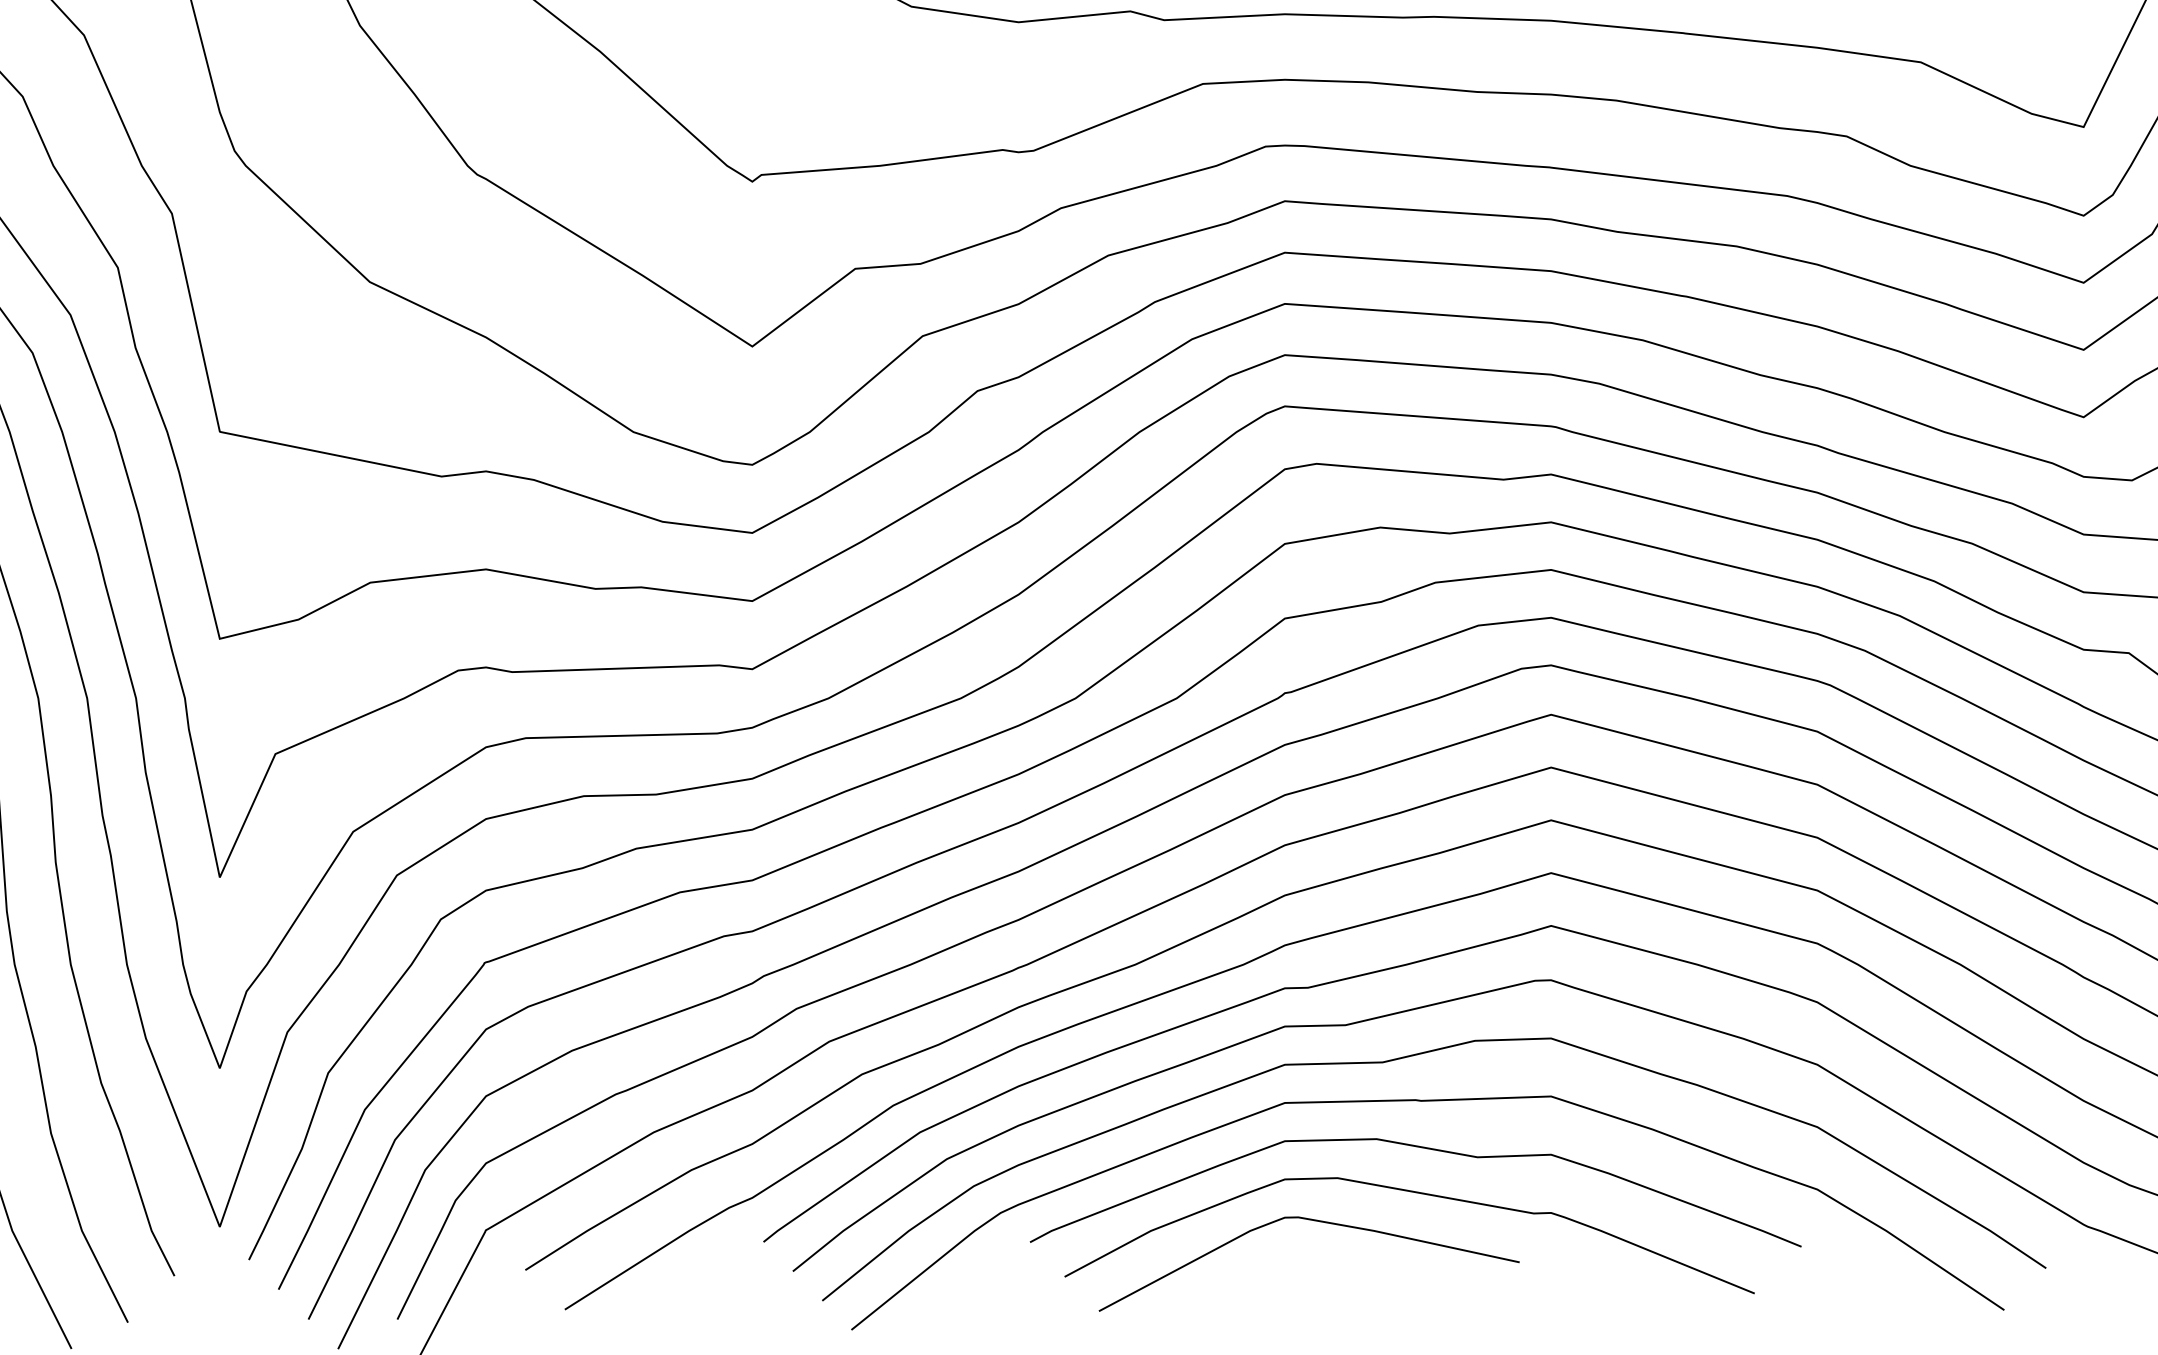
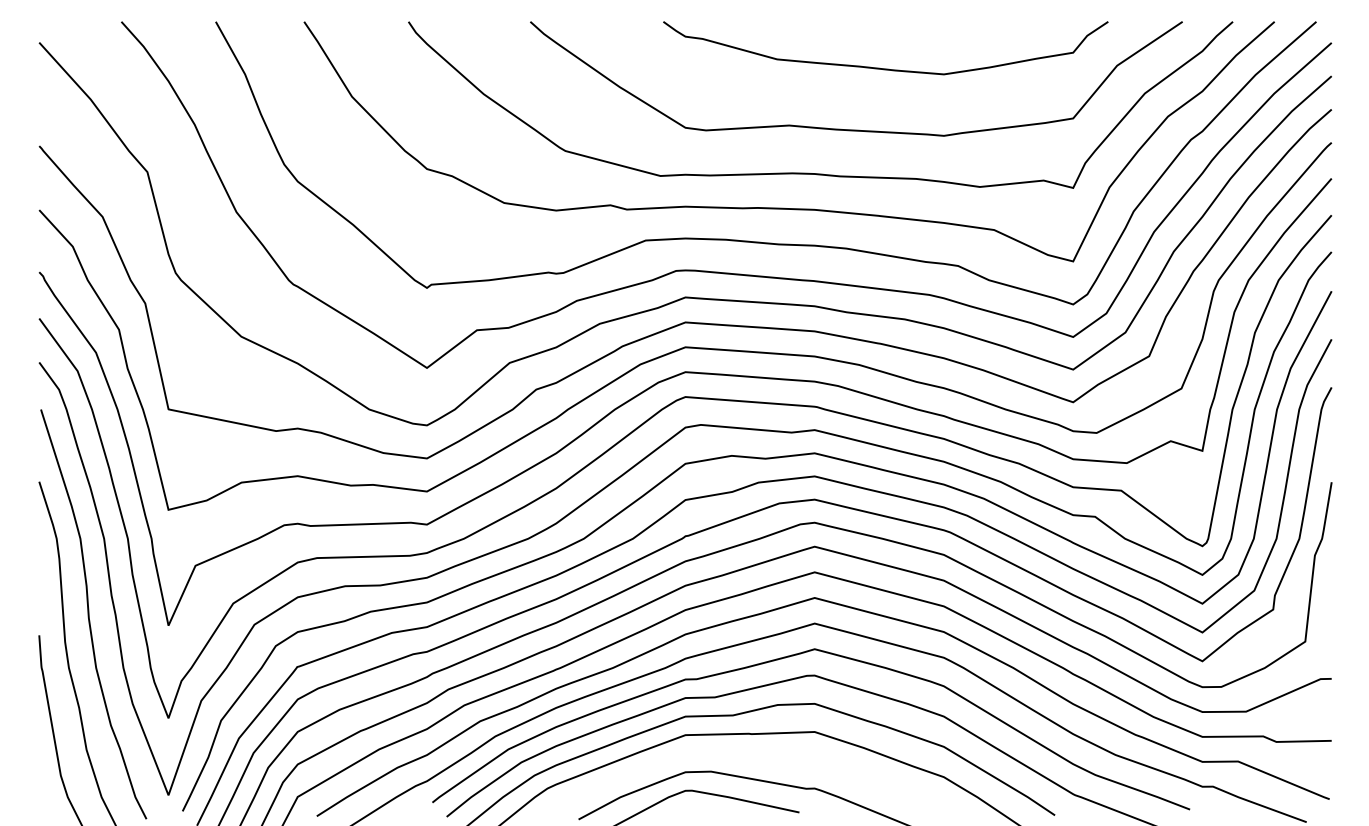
curve: (1416, 1149) -> (749, 757), removed

